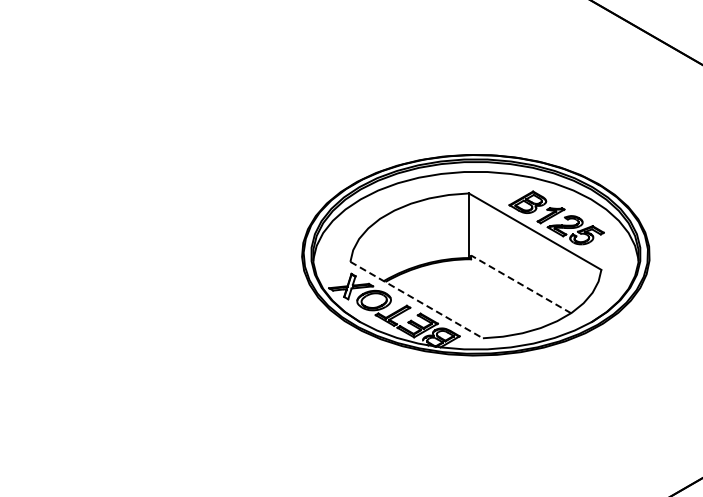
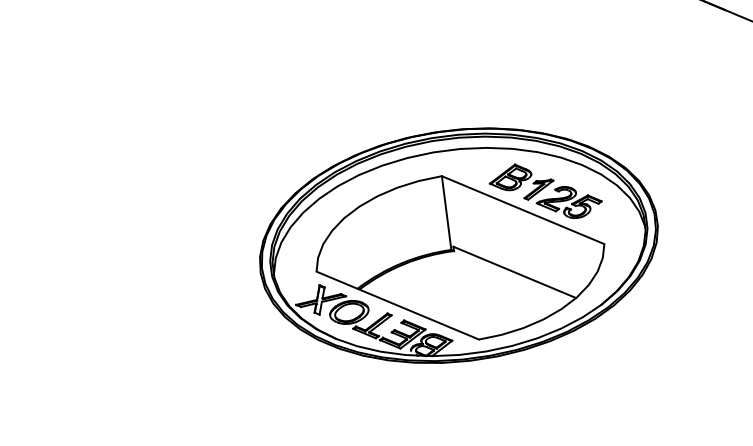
line: (521, 284) -> (515, 272), dashed -> solid
line: (417, 300) -> (398, 305), dashed -> solid

